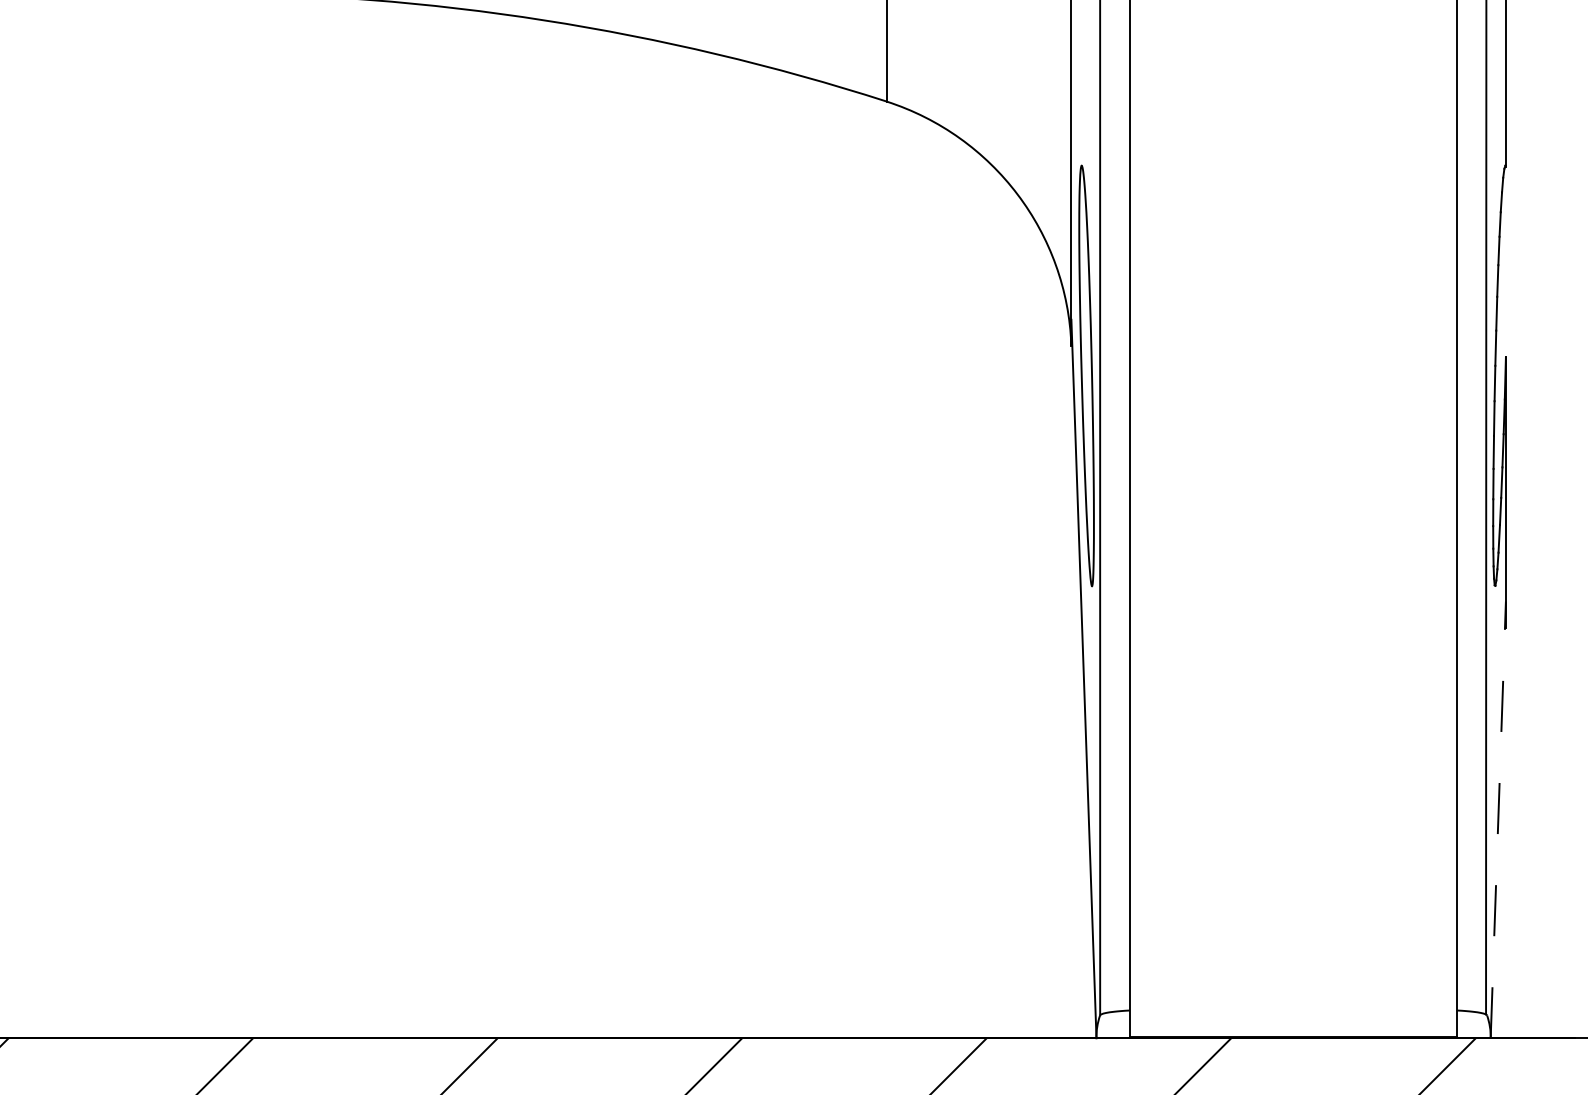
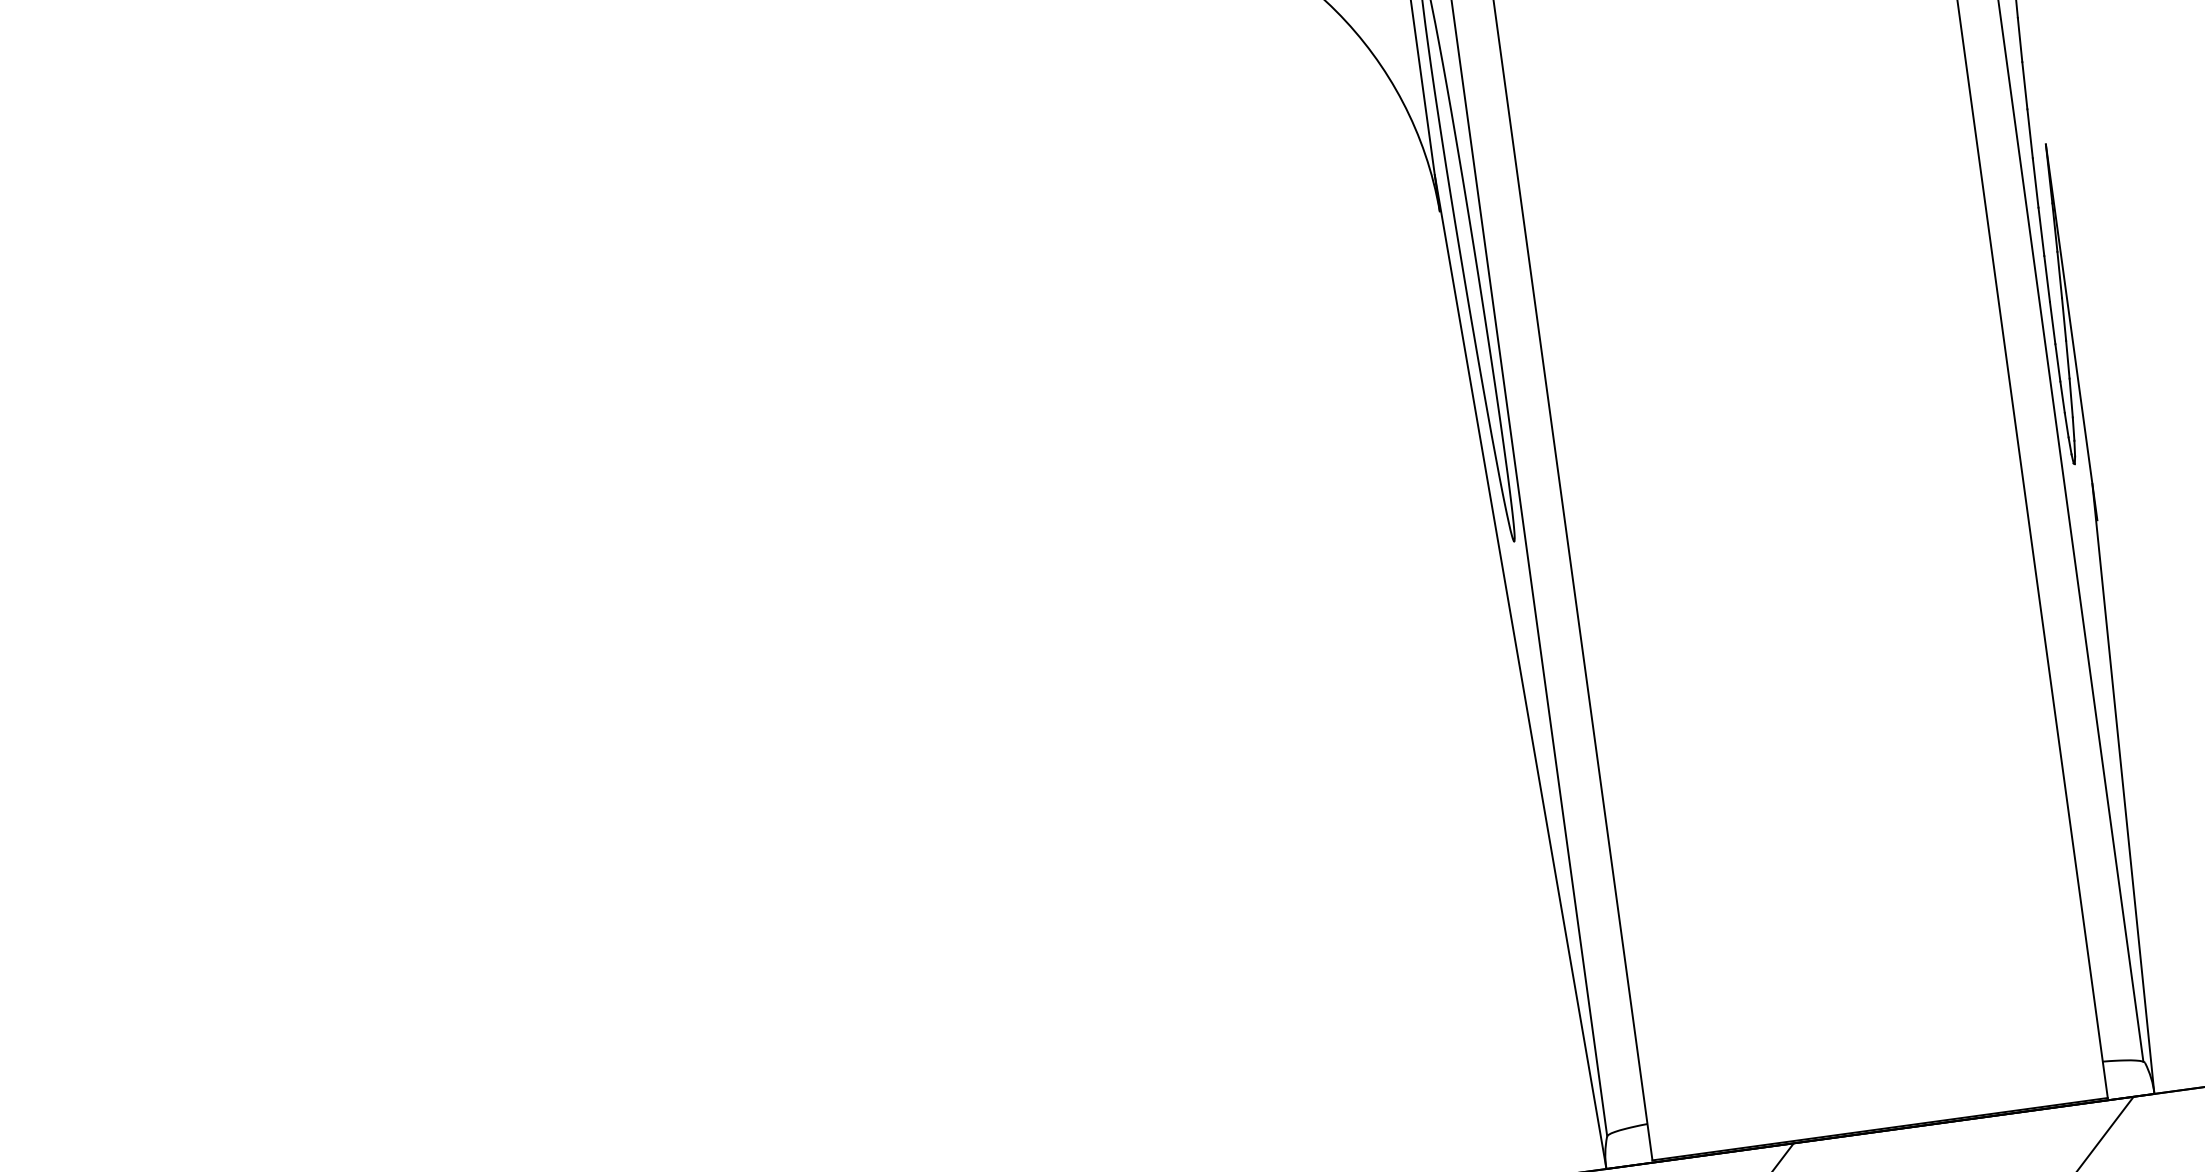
line: (1498, 819) -> (2123, 788), dashed -> solid

